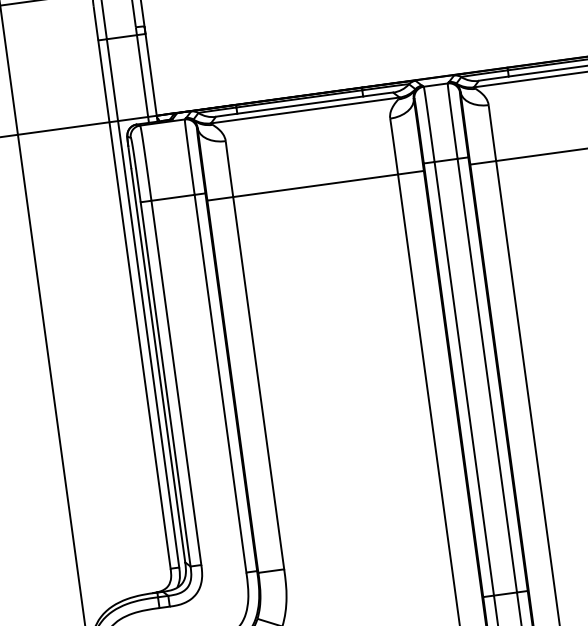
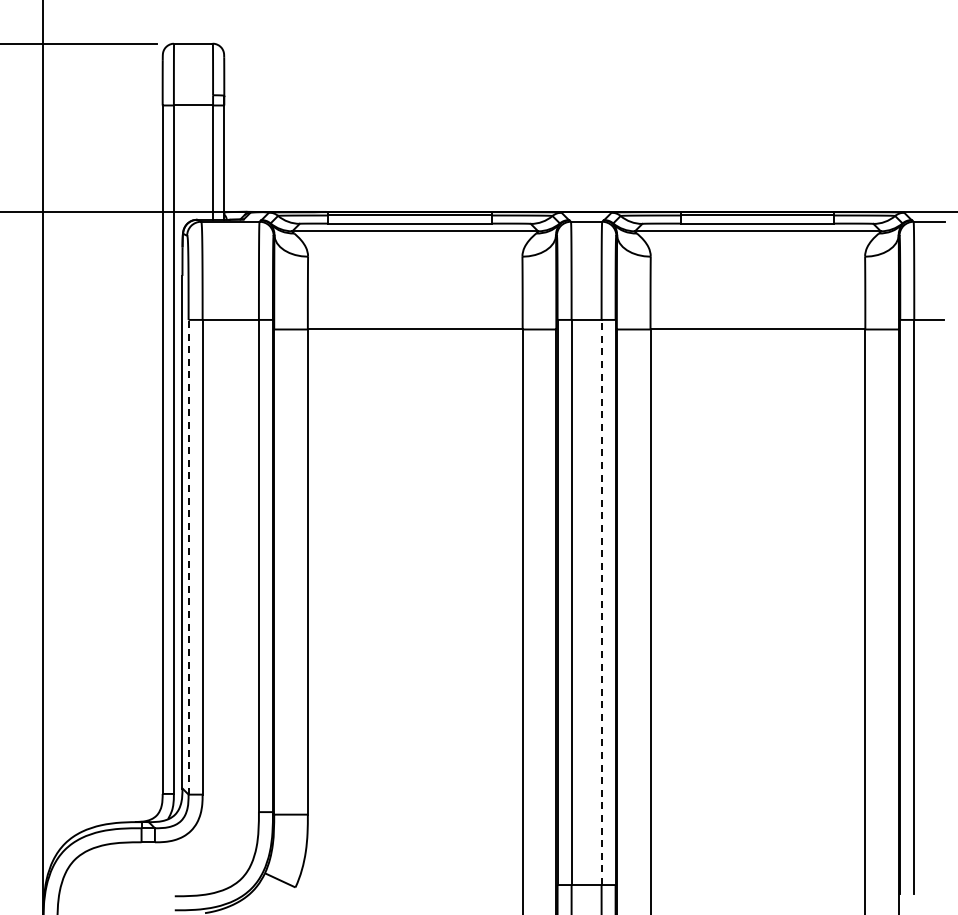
line: (487, 375) -> (601, 602), solid -> dashed
line: (165, 383) -> (188, 556), solid -> dashed

